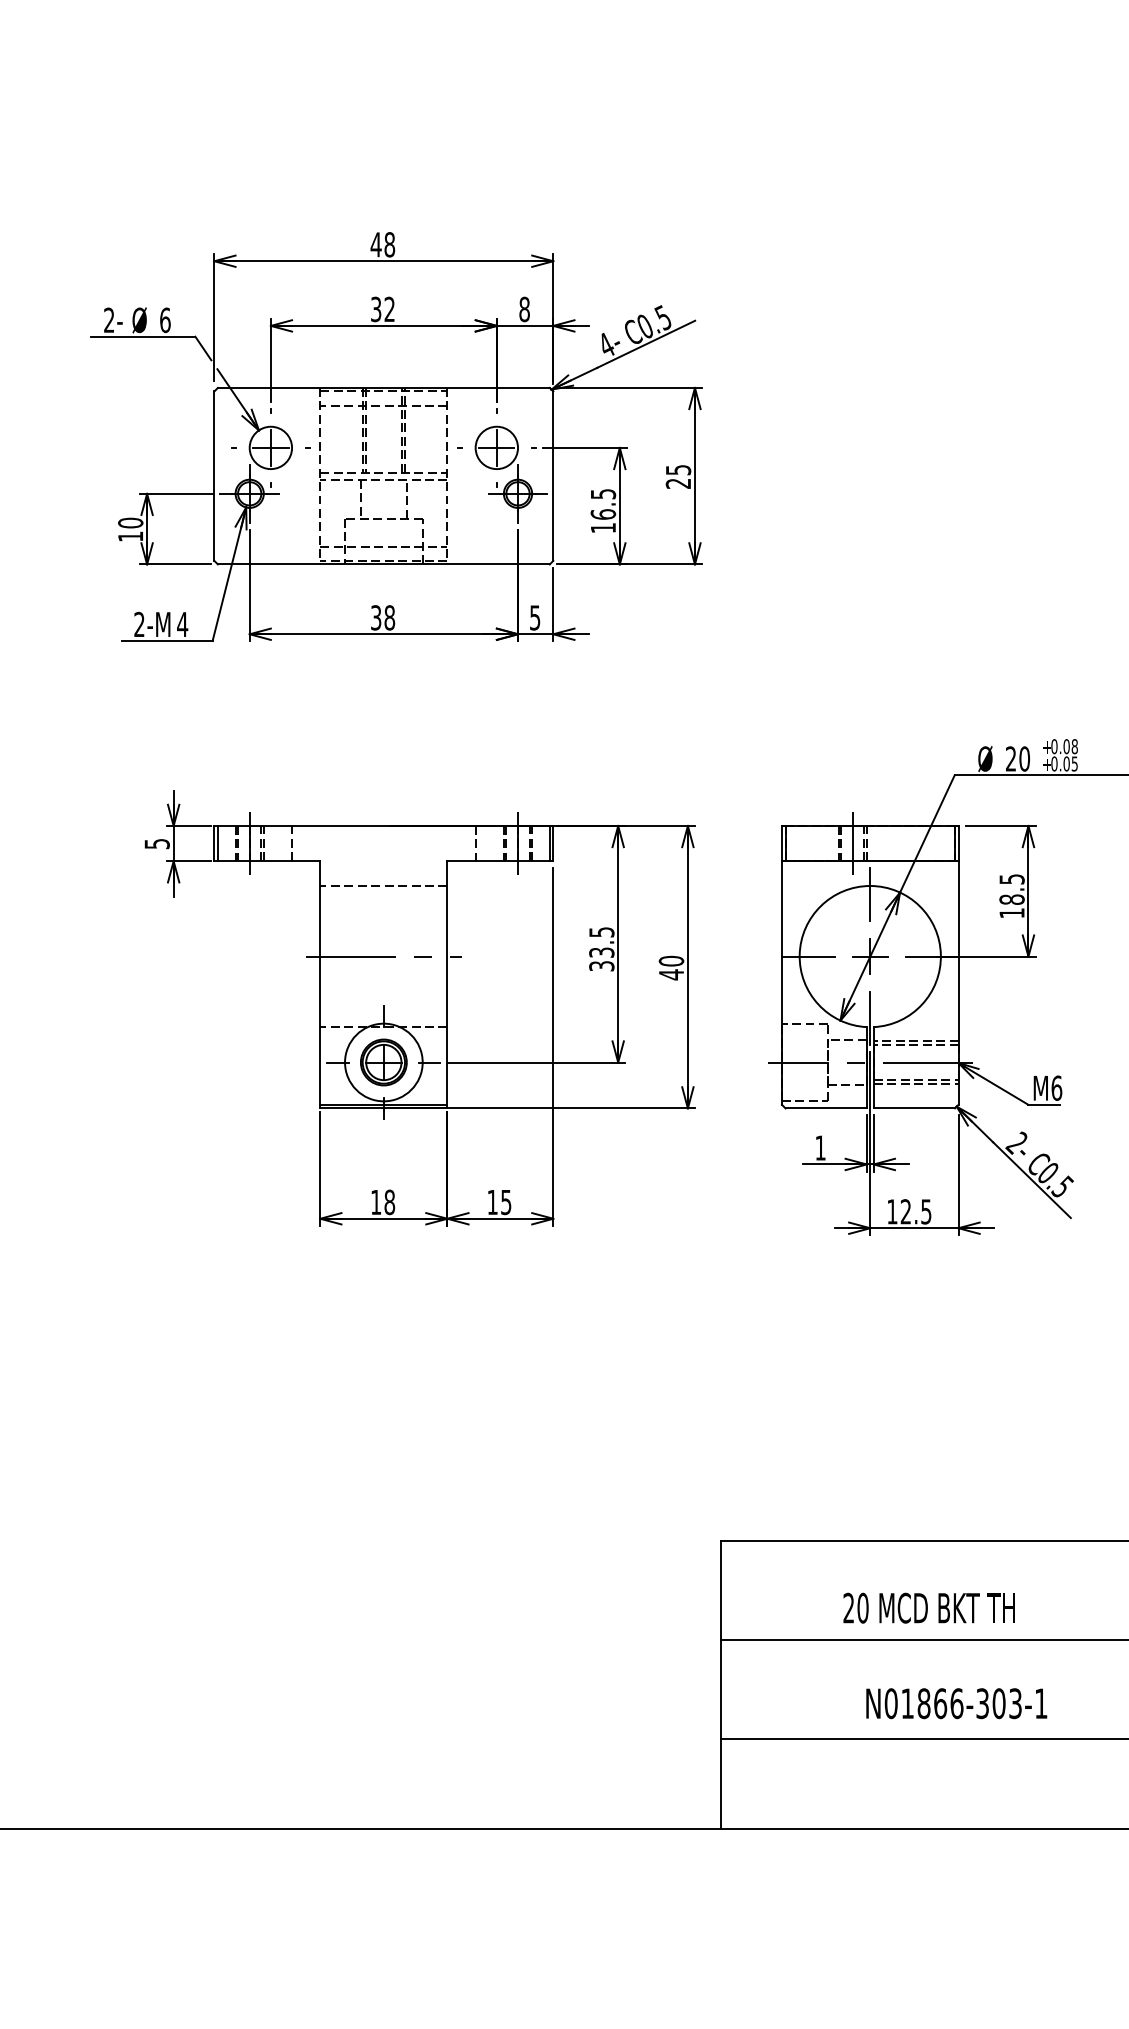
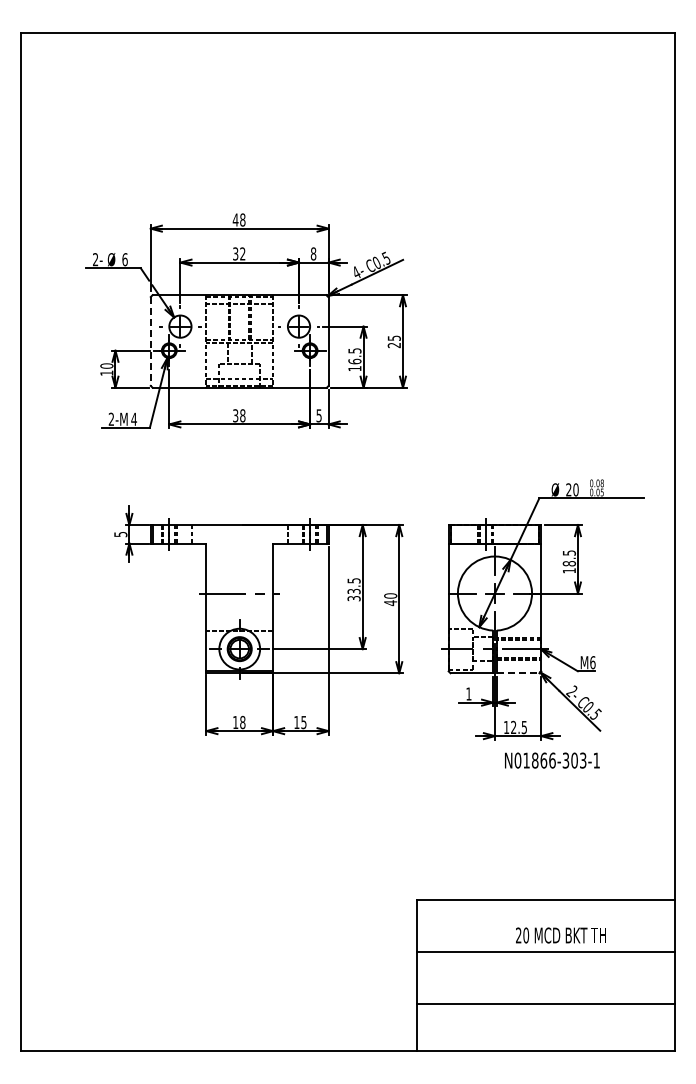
line: (213, 476) -> (150, 341), solid -> dashed
line: (383, 885) -> (239, 556), removed
line: (915, 1108) -> (518, 673), solid -> dashed
text: (928, 1608) -> (560, 935), moved
text: (957, 1703) -> (552, 760), moved

